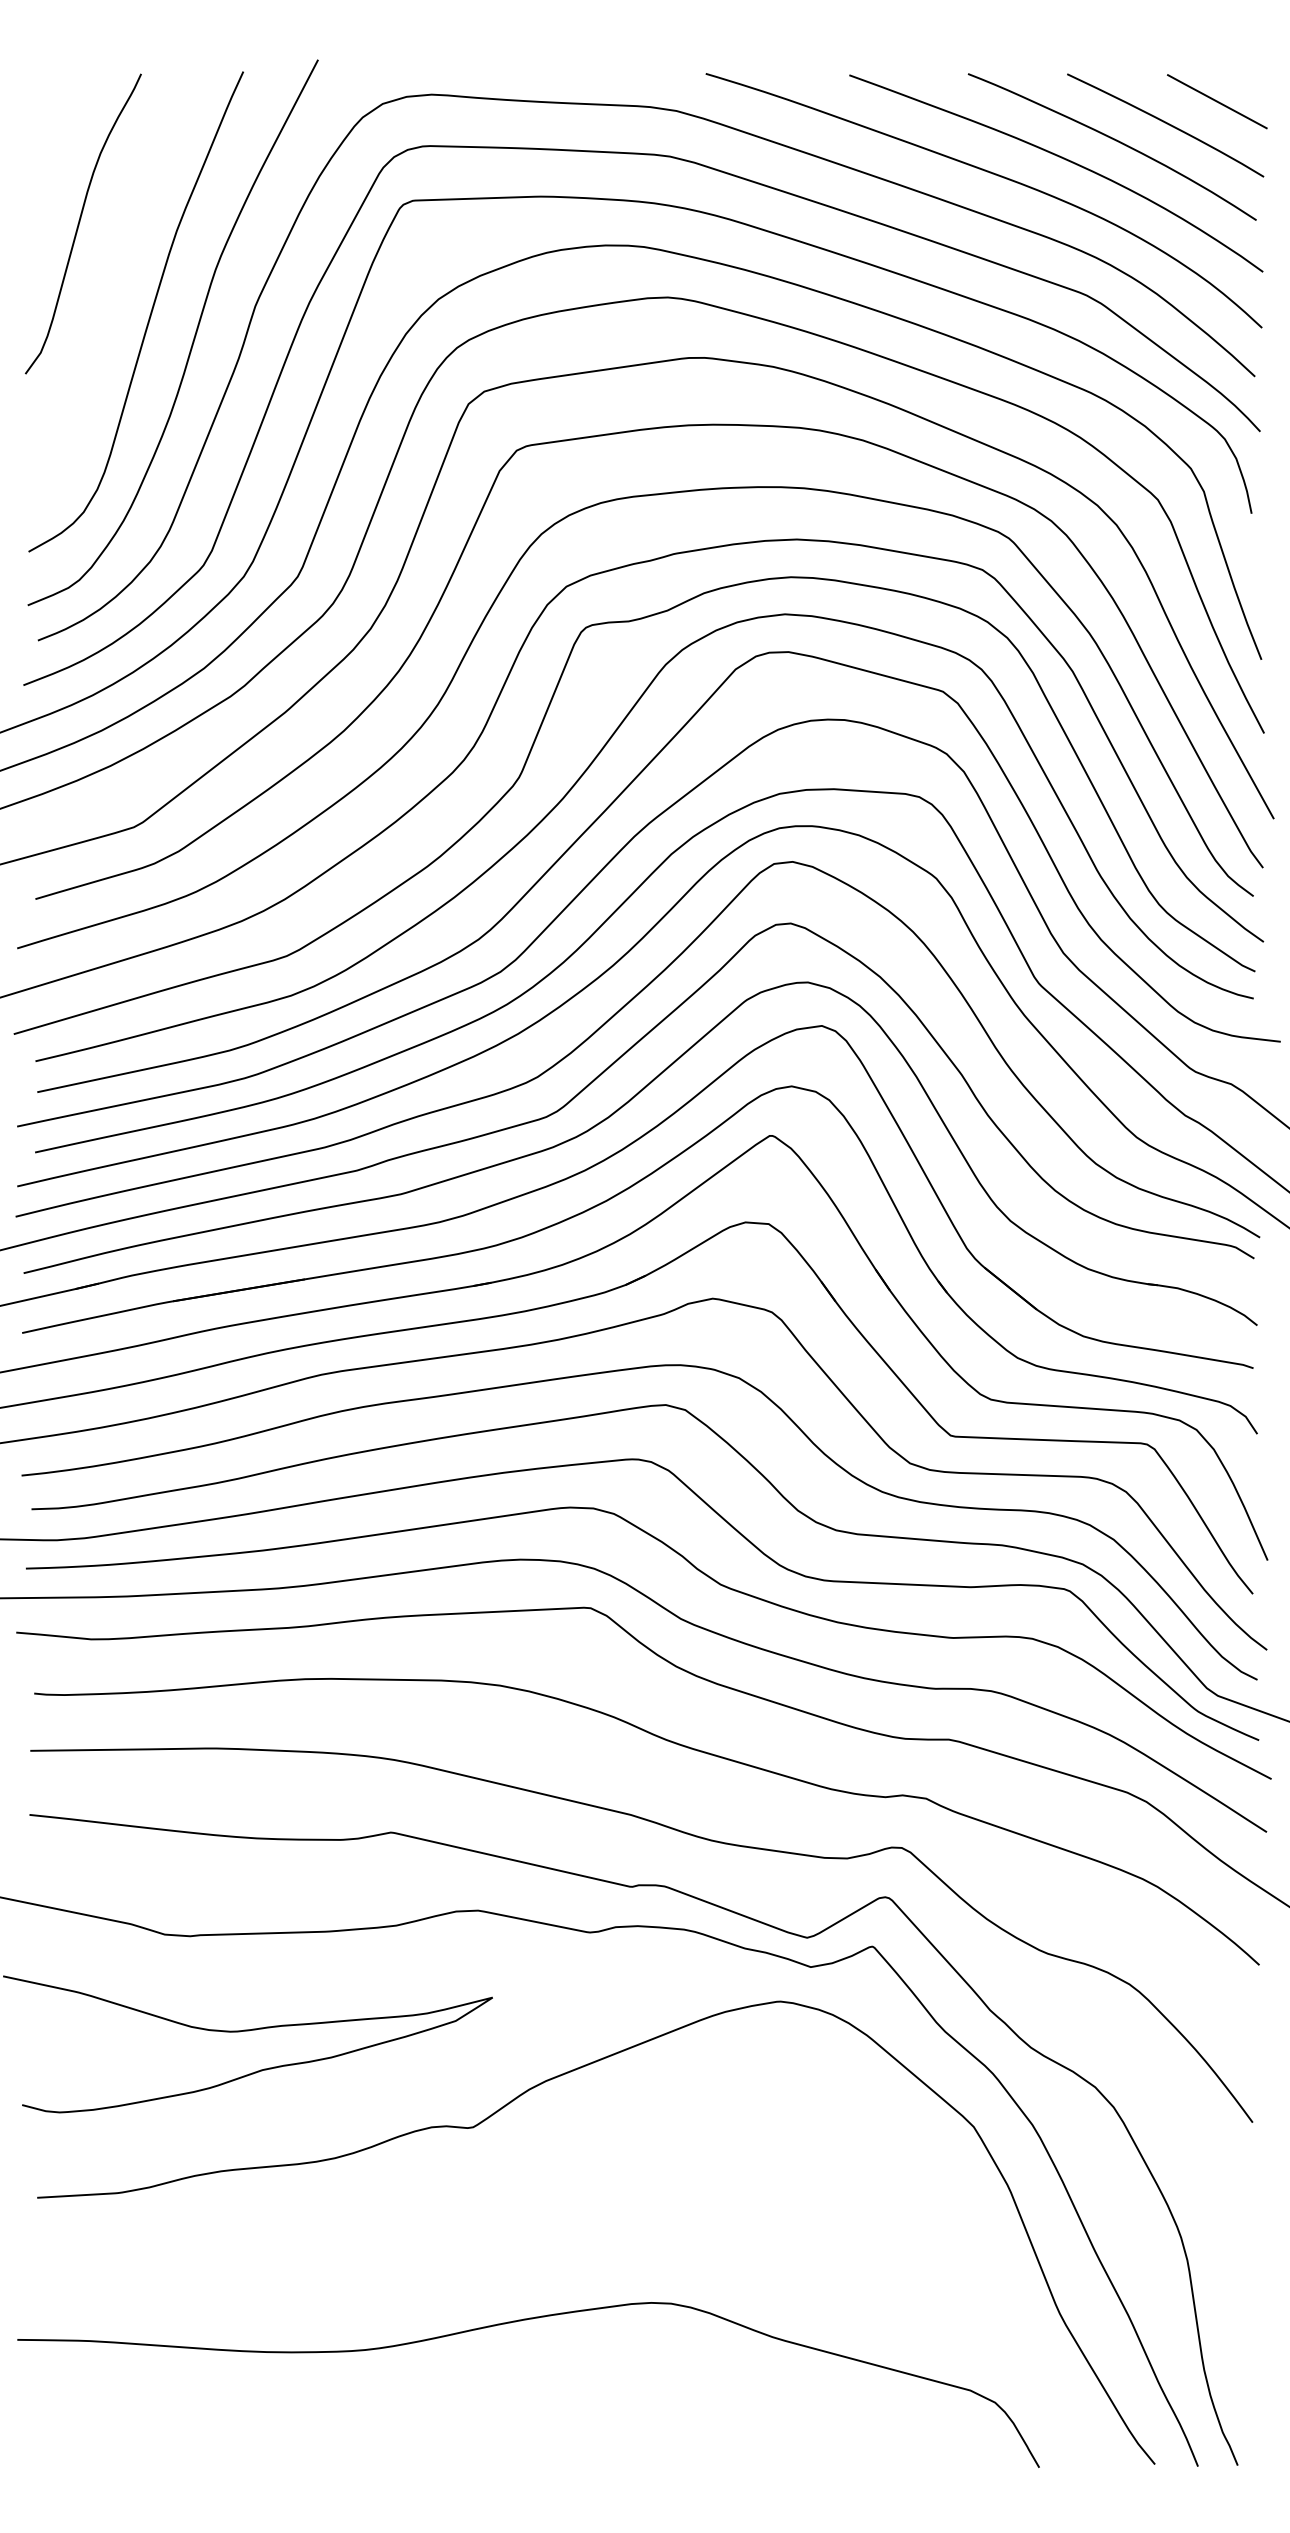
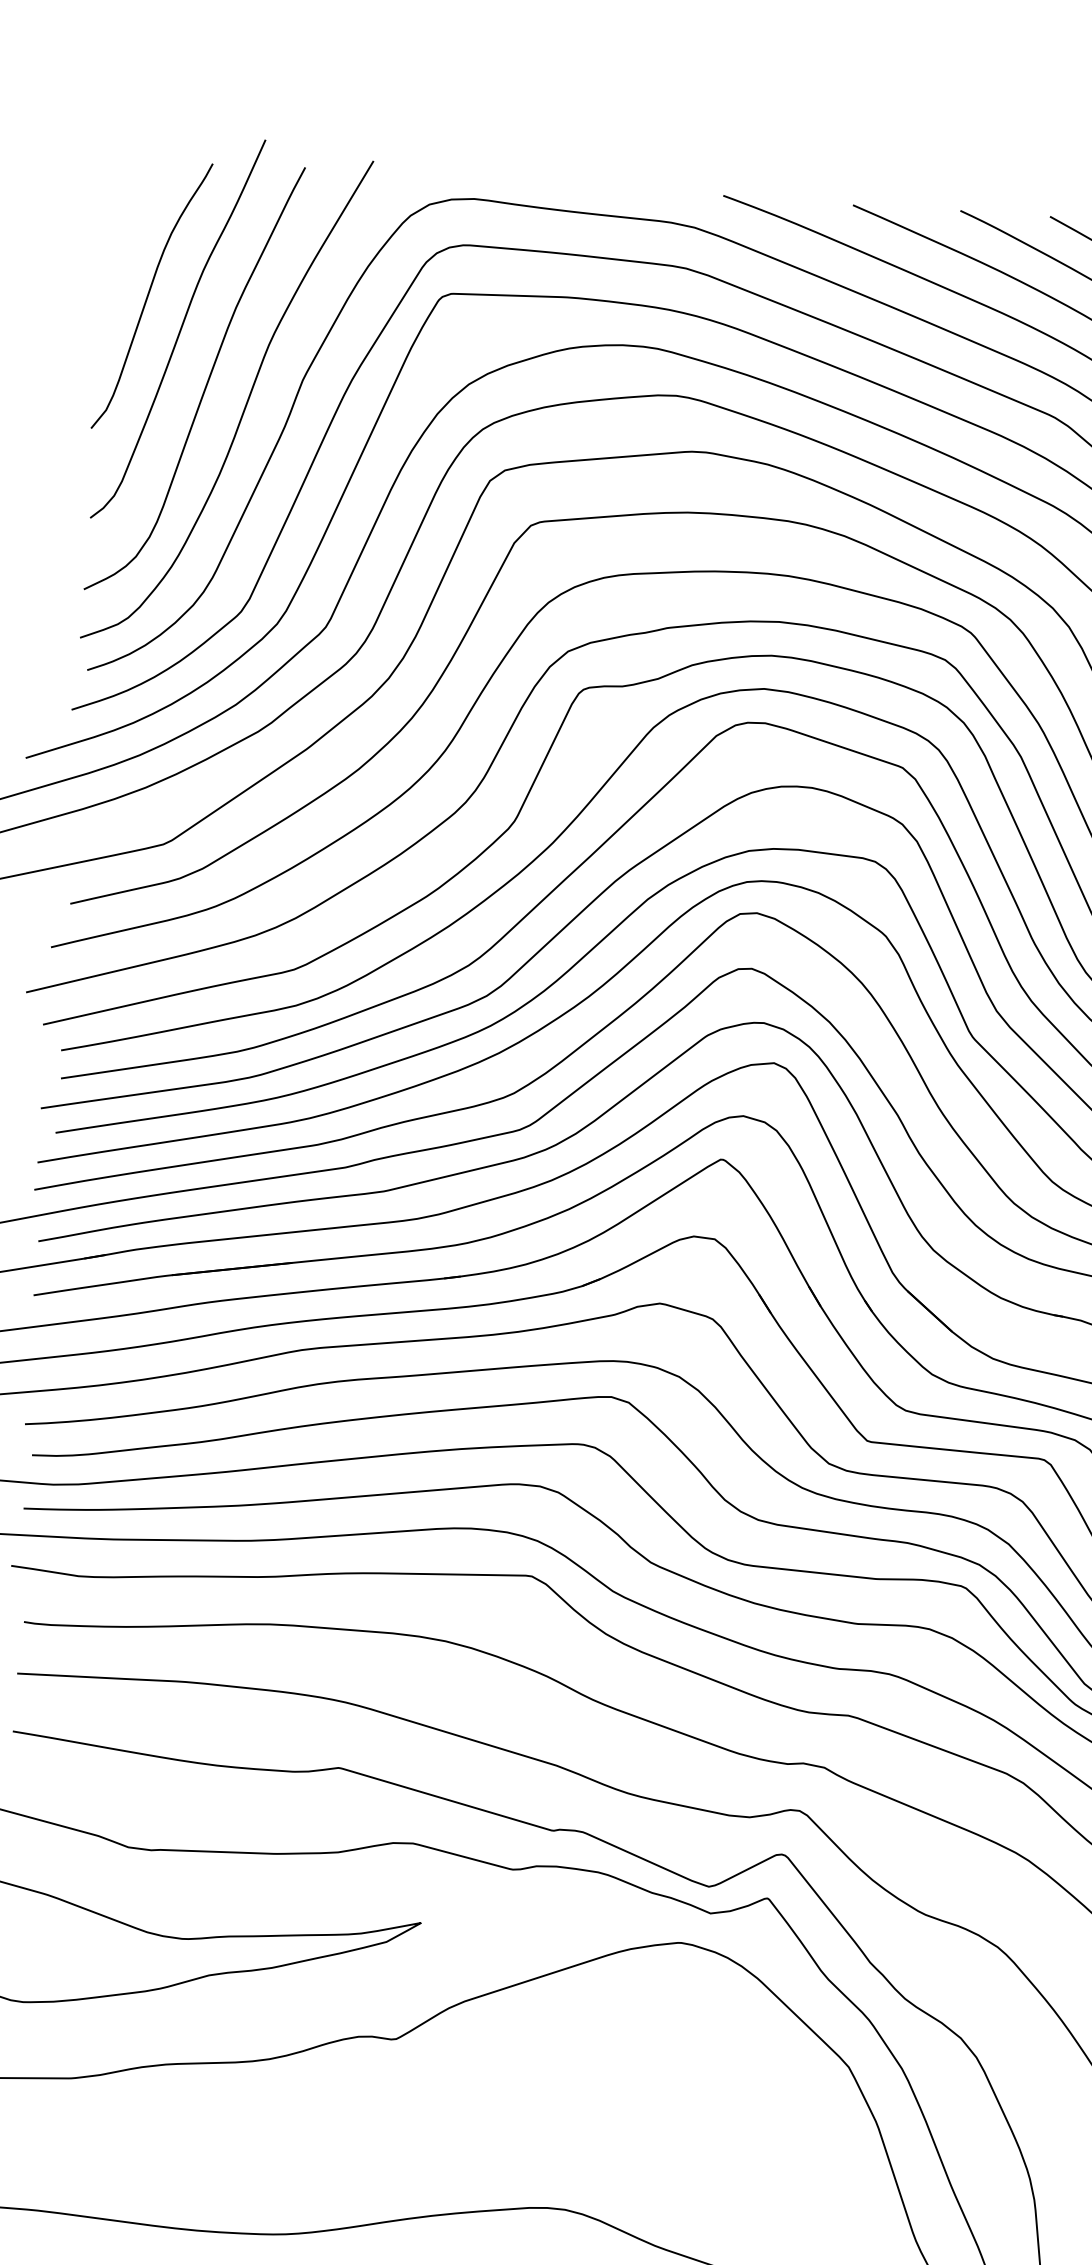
curve: (116, 258) -> (180, 329), added

